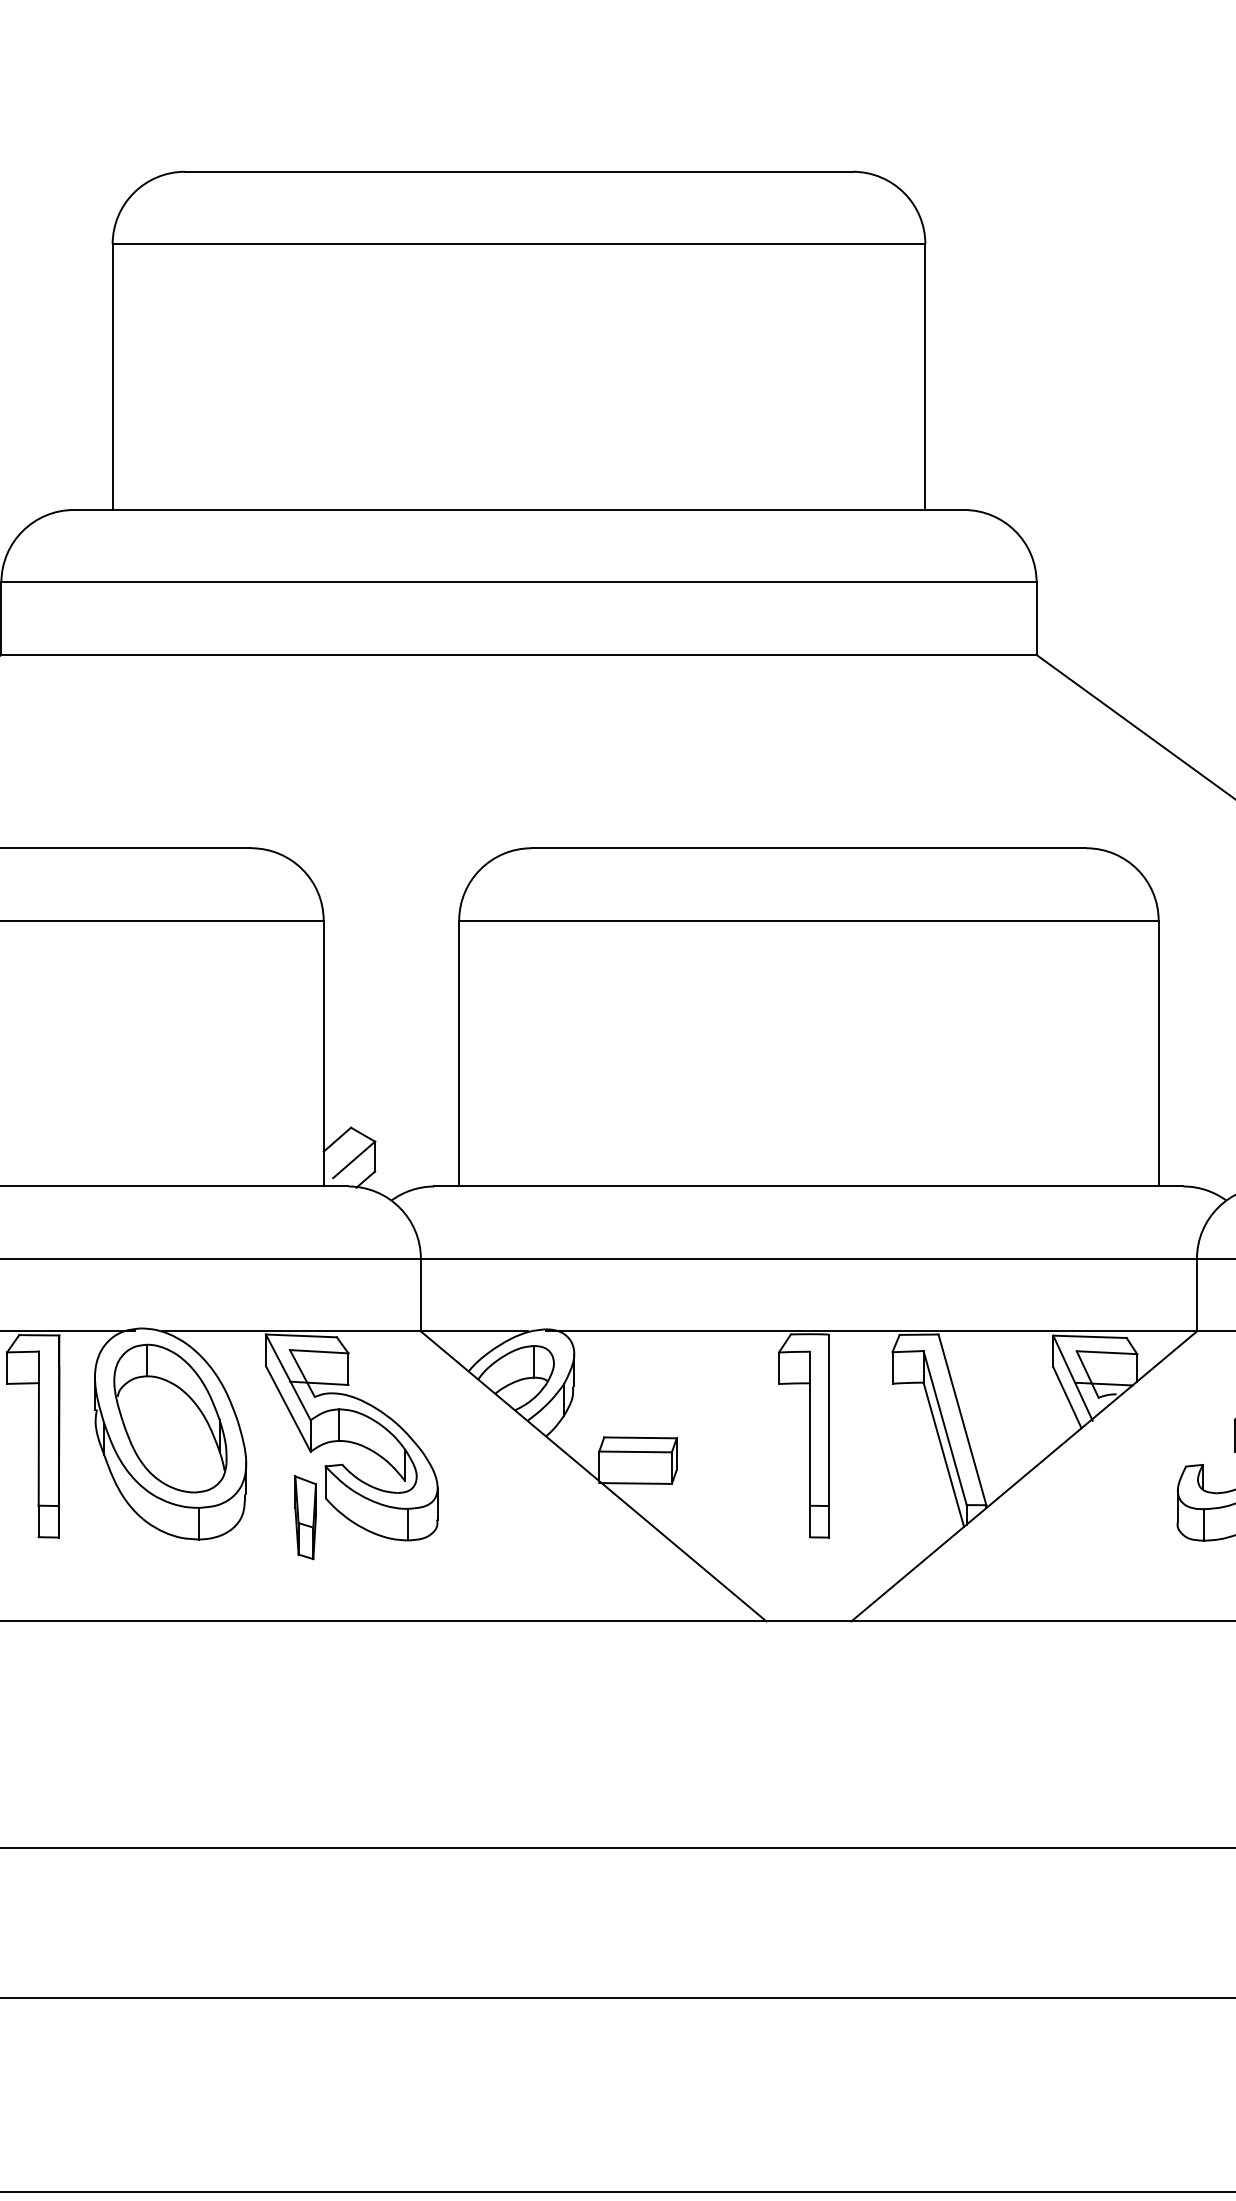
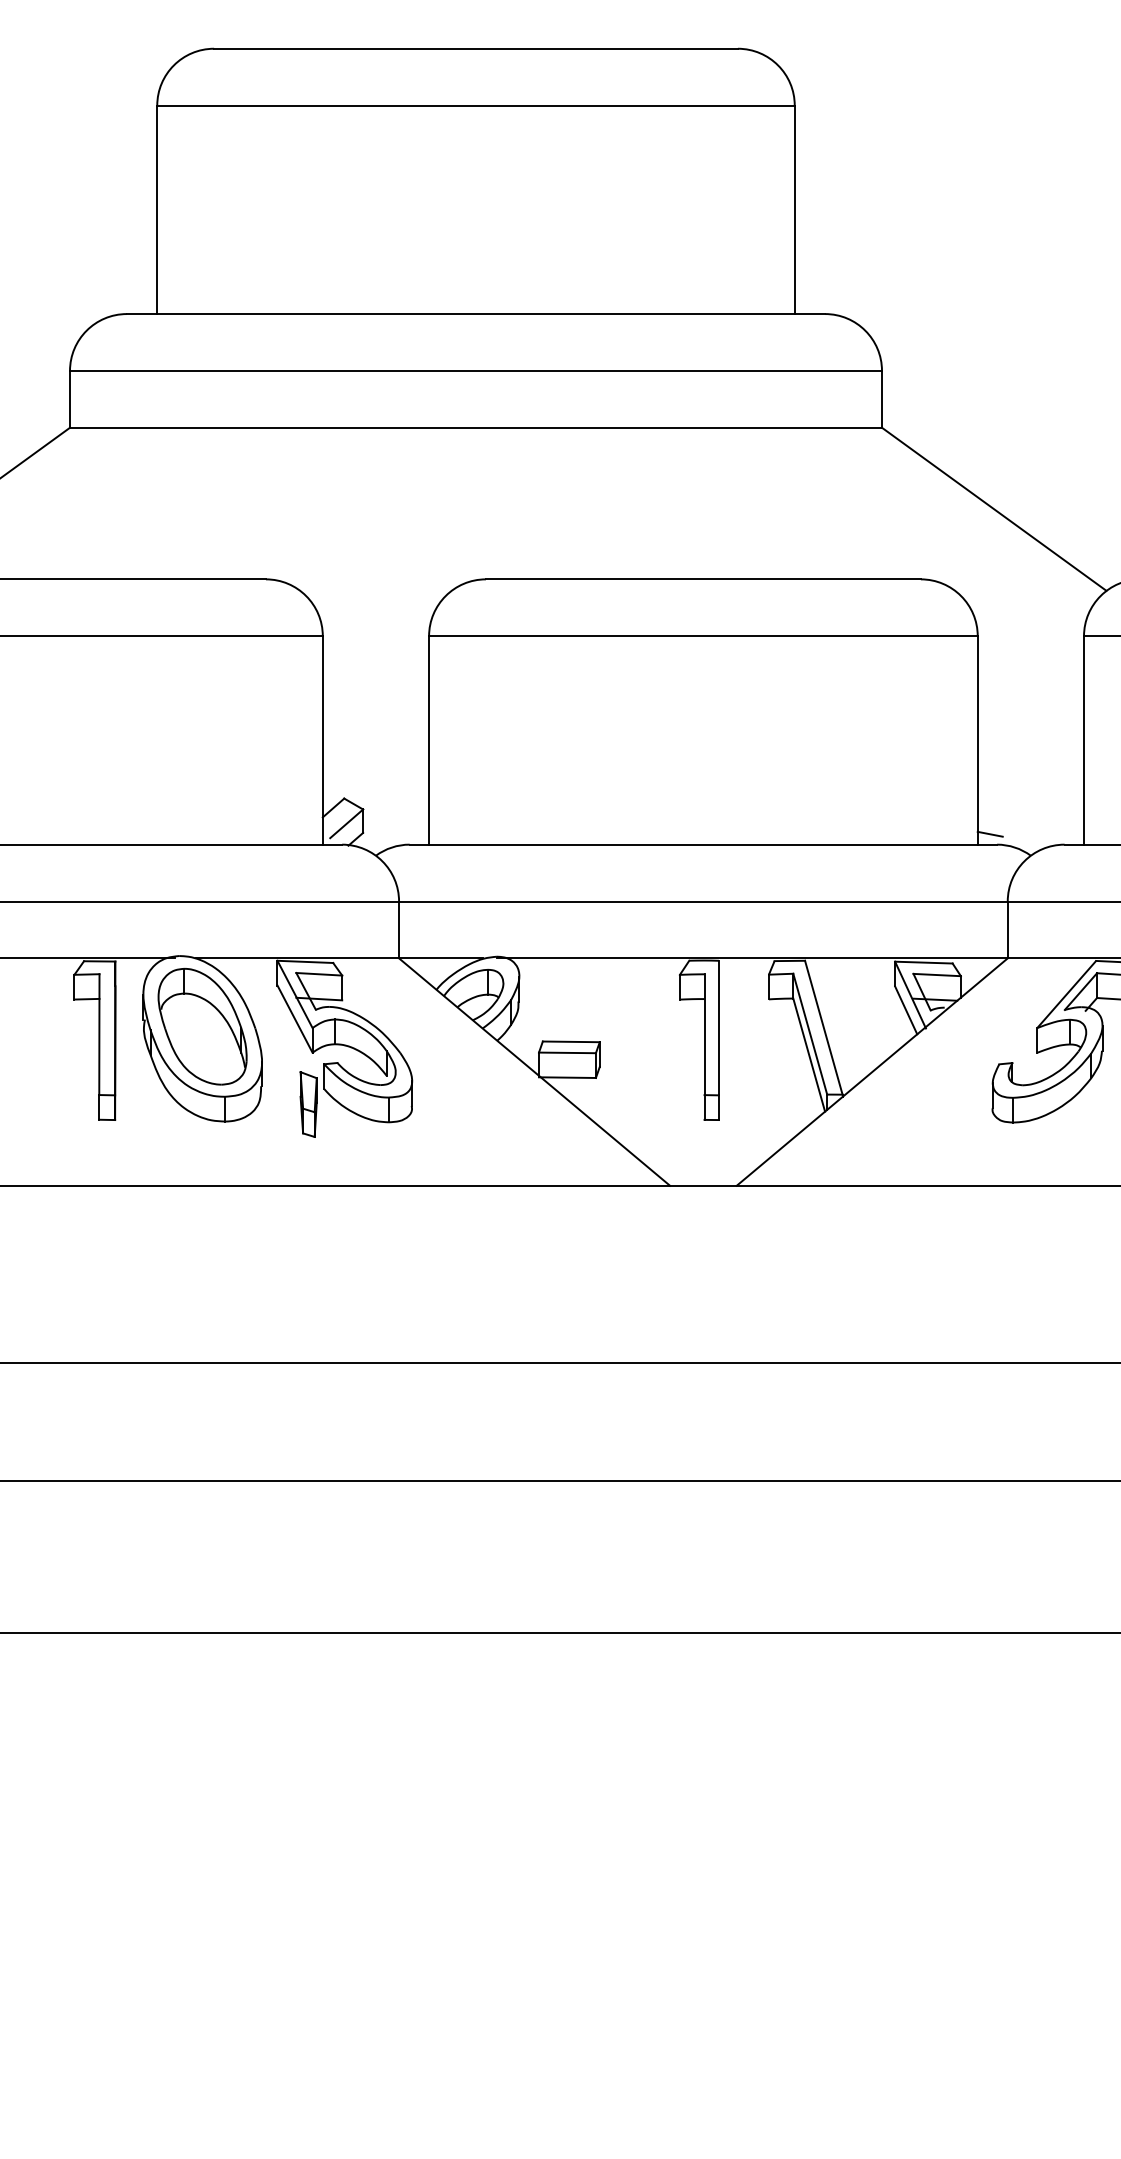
line: (1173, 1172) -> (989, 833), added

